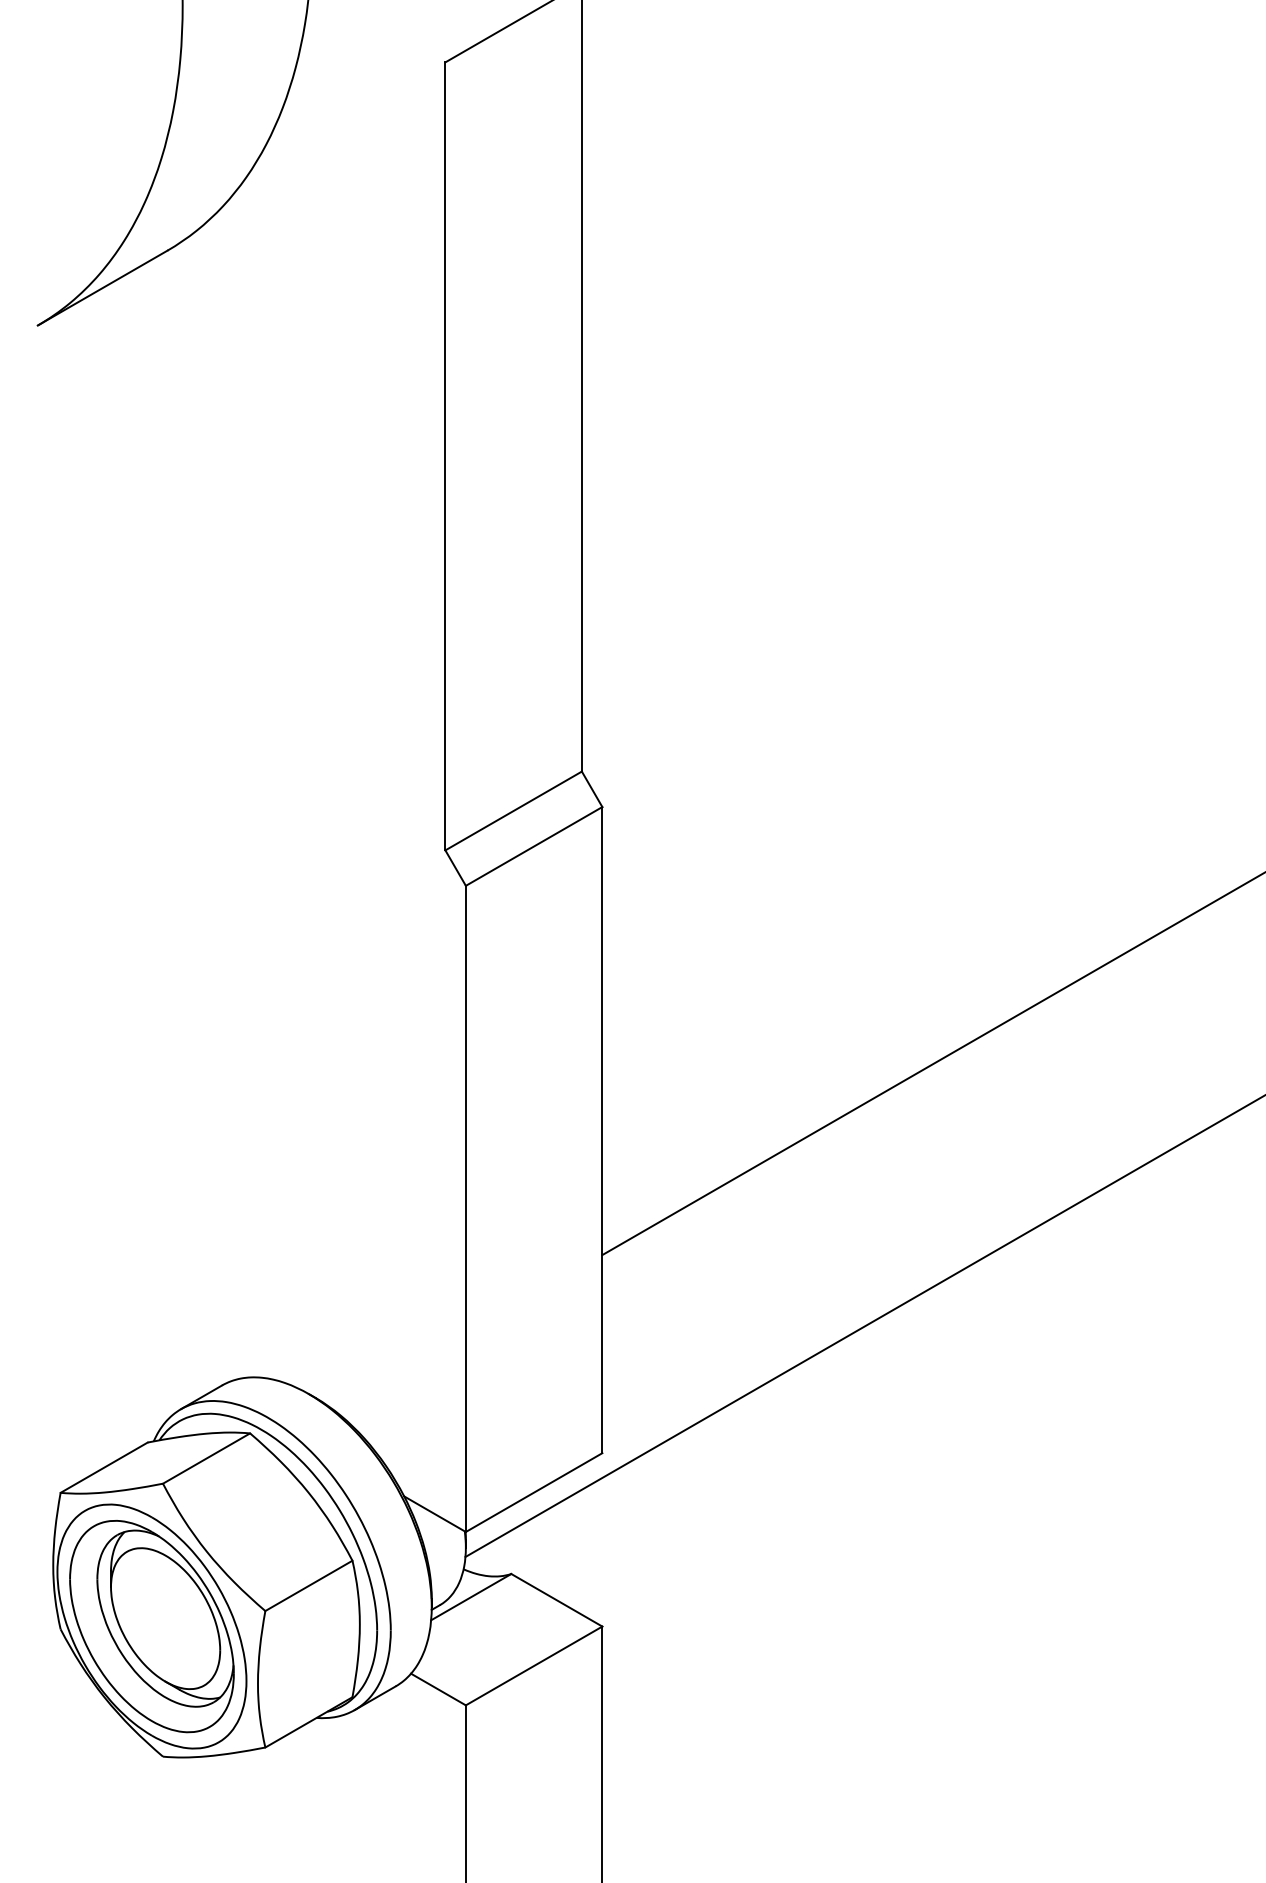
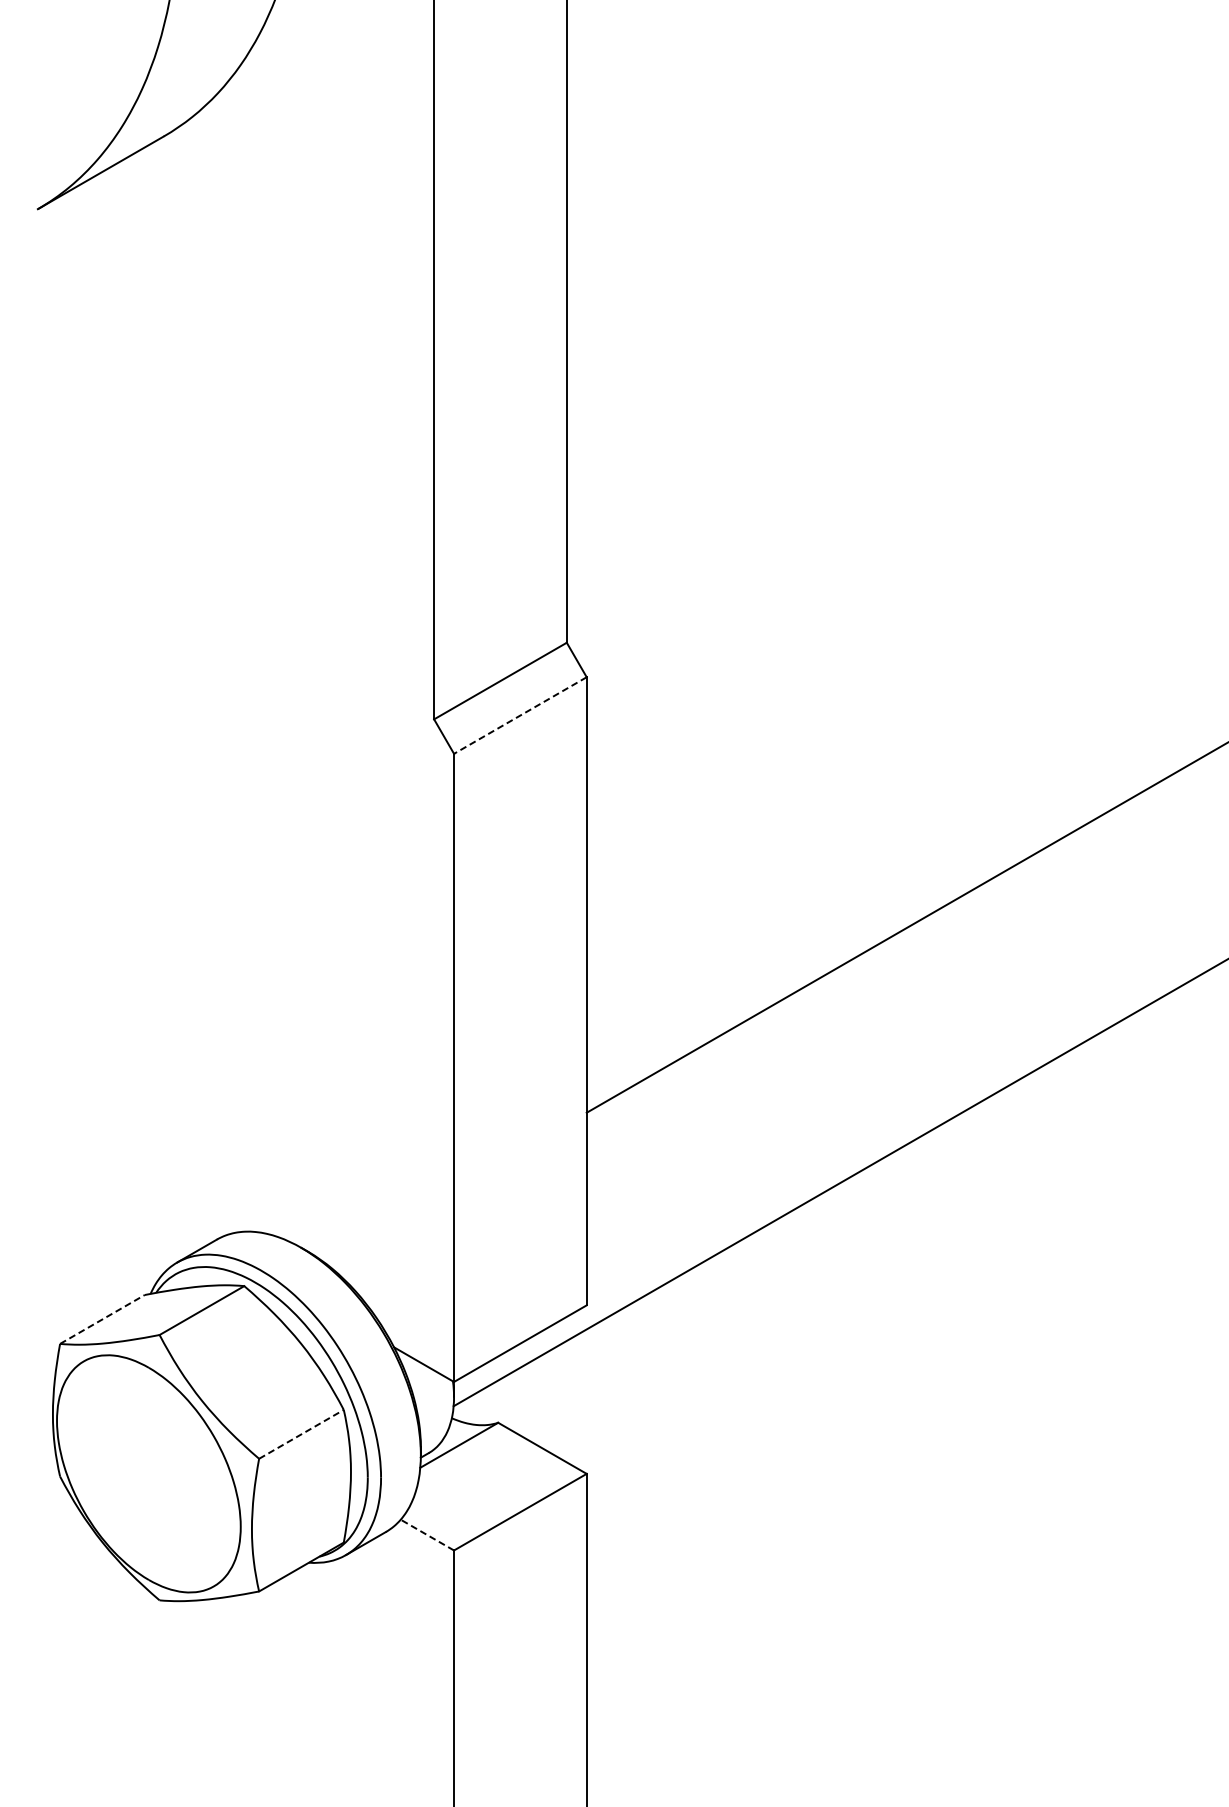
line: (534, 846) -> (520, 715), solid -> dashed
line: (104, 1467) -> (102, 1319), solid -> dashed
line: (309, 1585) -> (302, 1433), solid -> dashed
part: (151, 1626) -> (148, 1473), removed
line: (438, 1689) -> (427, 1535), solid -> dashed

